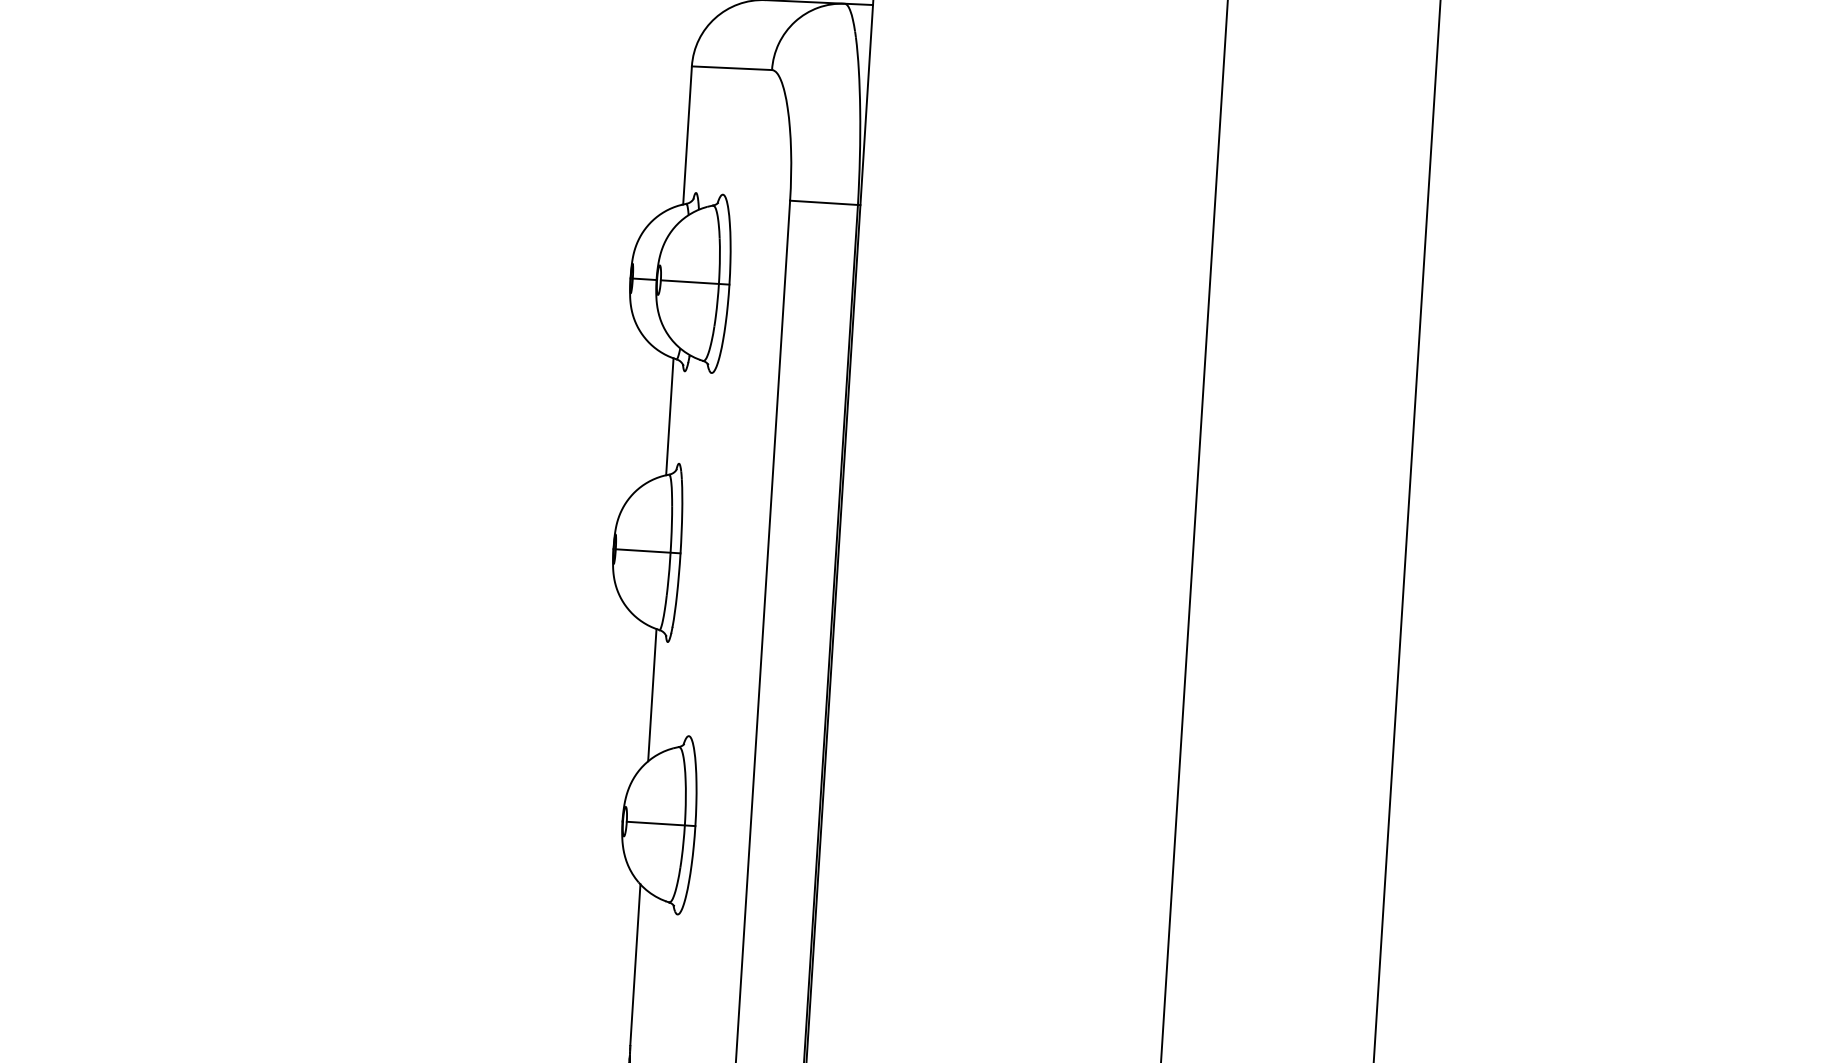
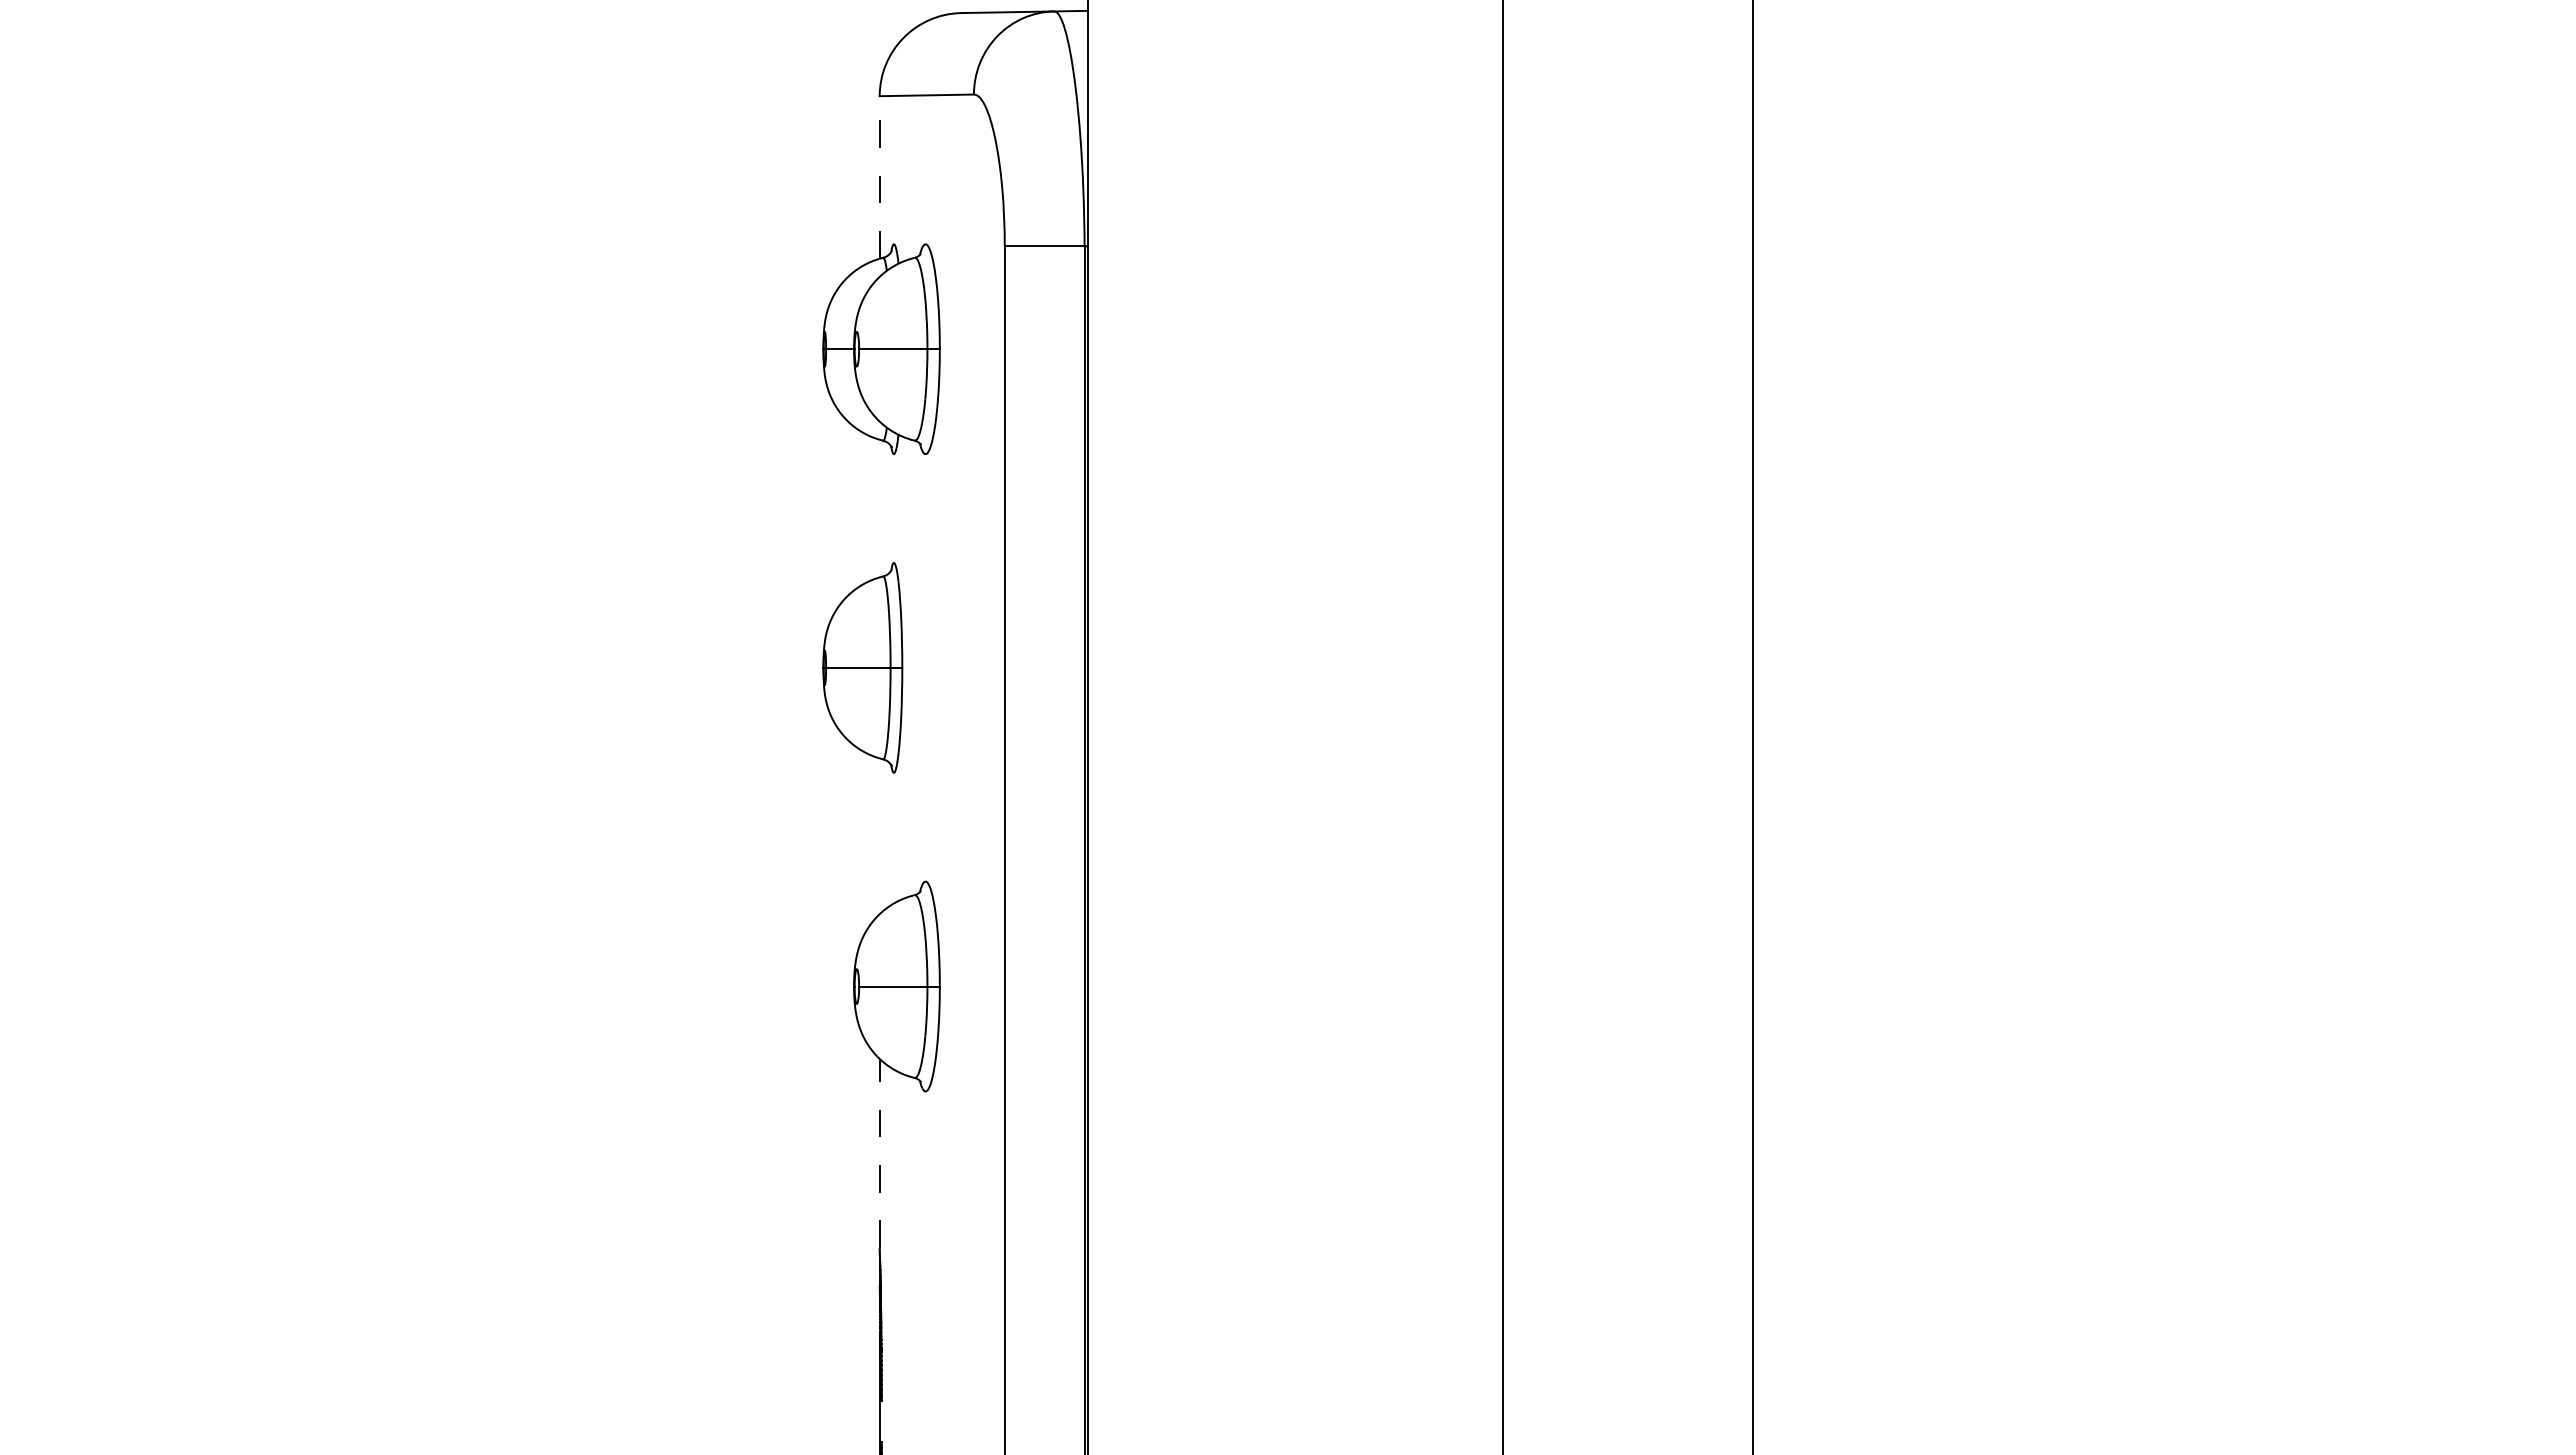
line: (687, 134) -> (879, 176), solid -> dashed
line: (669, 416) -> (879, 508), removed
line: (652, 695) -> (879, 836), removed
line: (635, 964) -> (879, 1153), solid -> dashed

